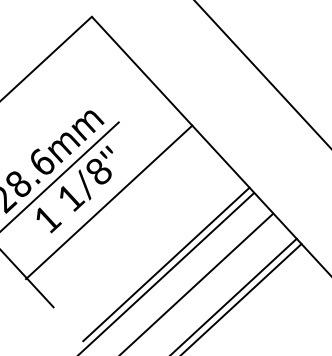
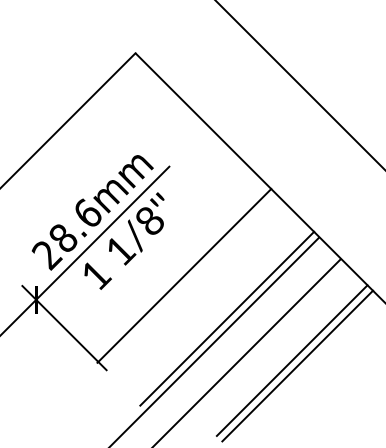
line: (109, 201) -> (184, 275), moved

